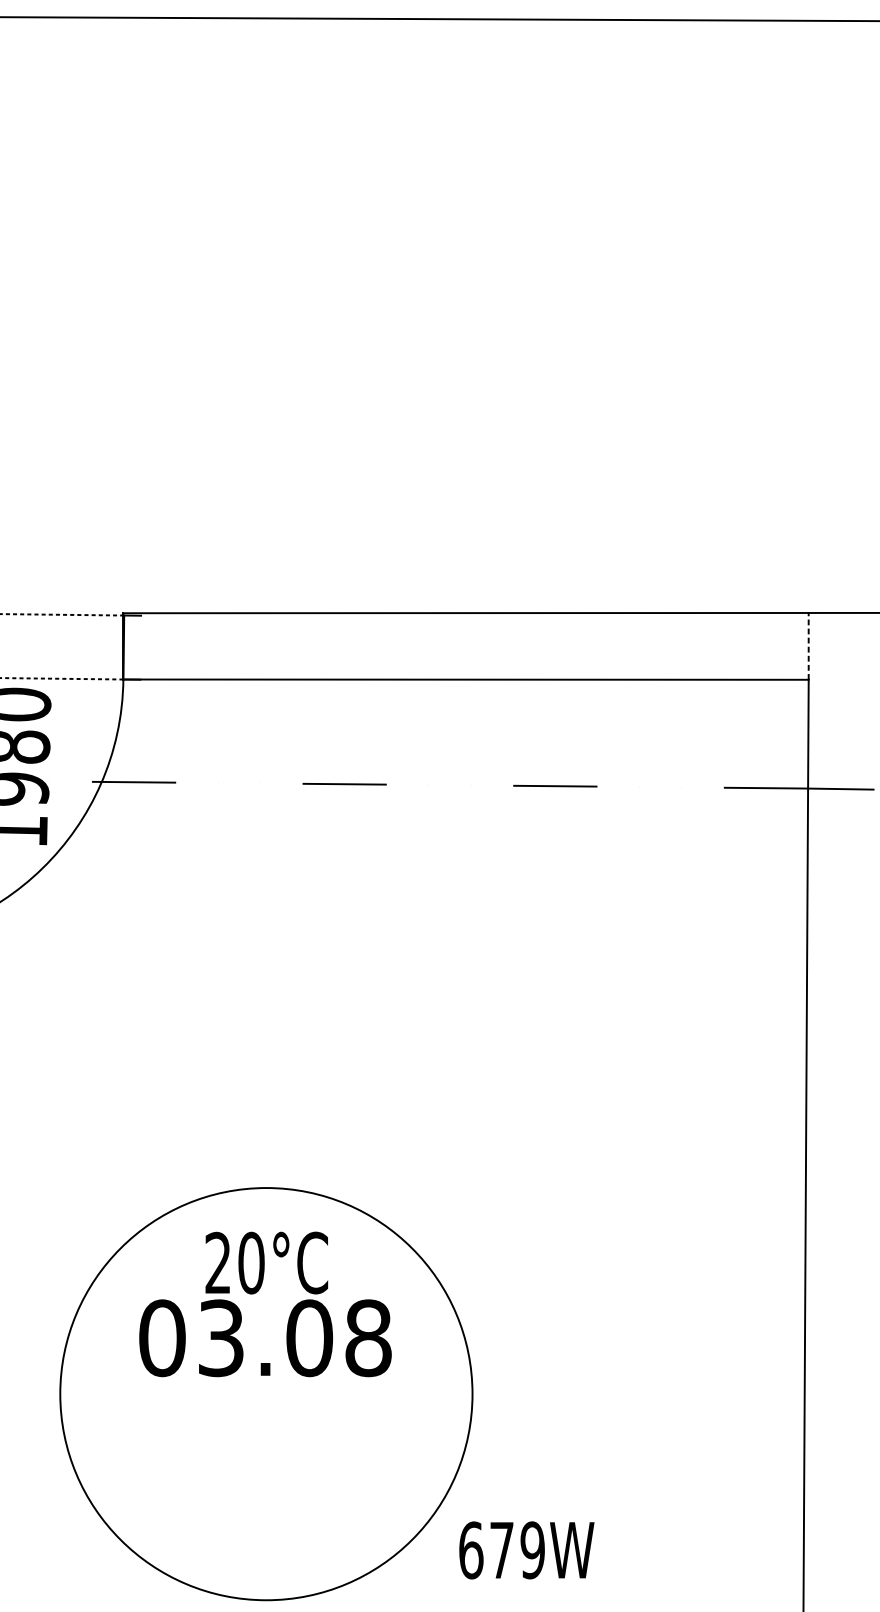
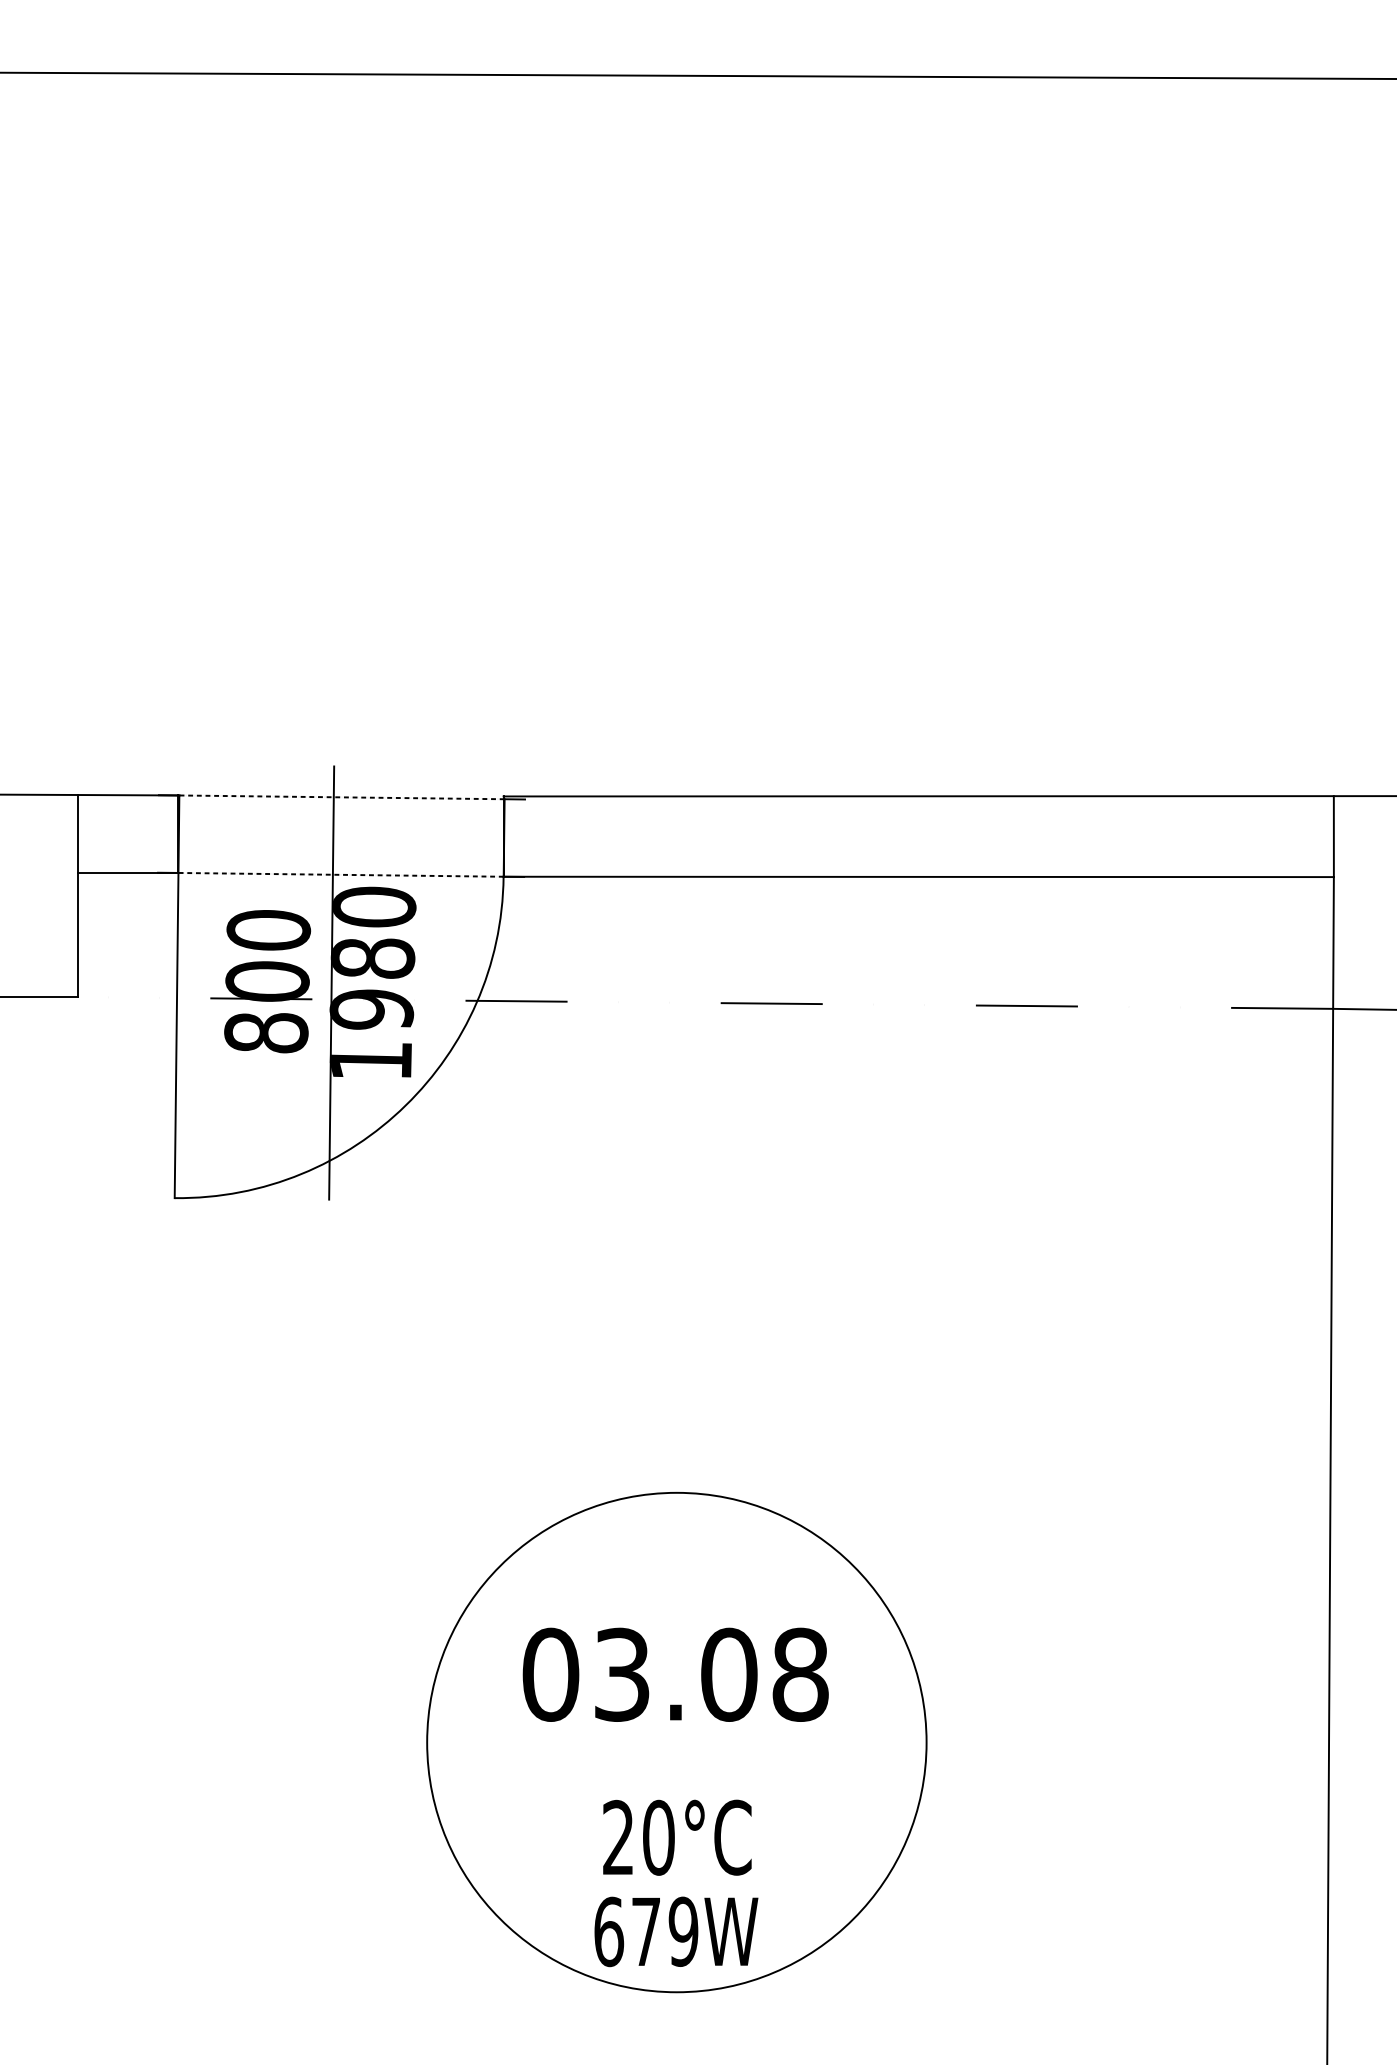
line: (808, 646) -> (1333, 836), dashed -> solid
text: (266, 1262) -> (677, 1837), moved
text: (526, 1550) -> (676, 1931), moved

